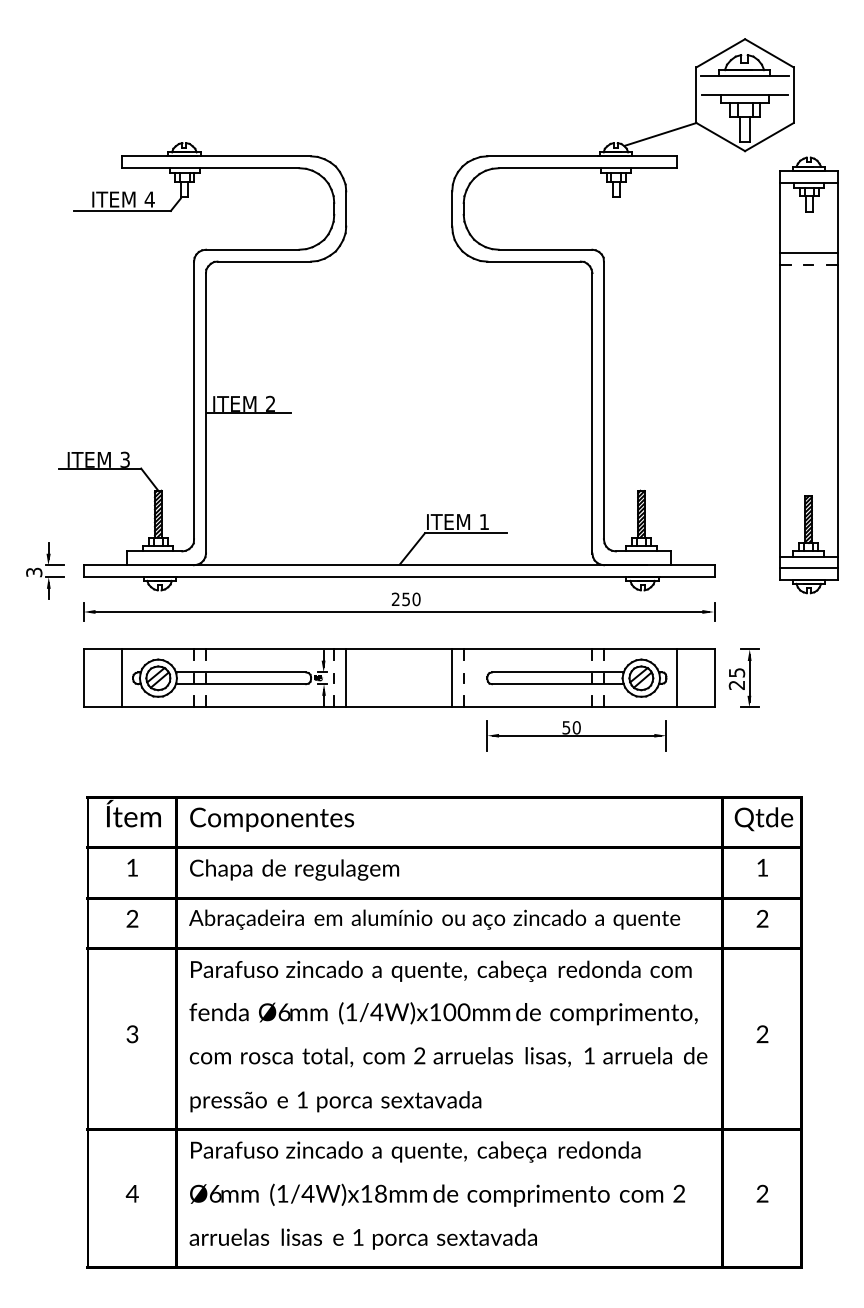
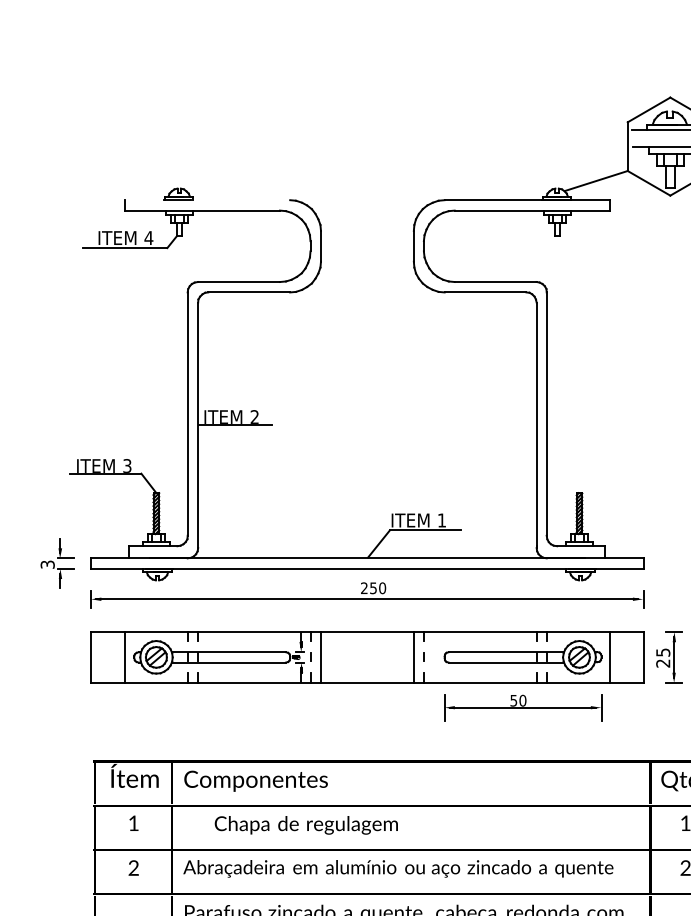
line: (216, 156) -> (207, 200), removed
text: (294, 869) -> (306, 824), moved

